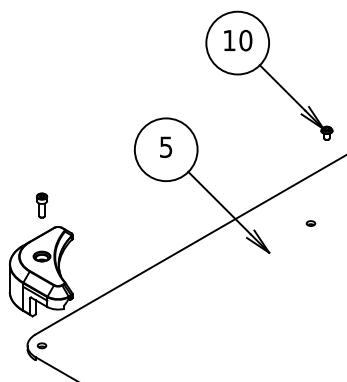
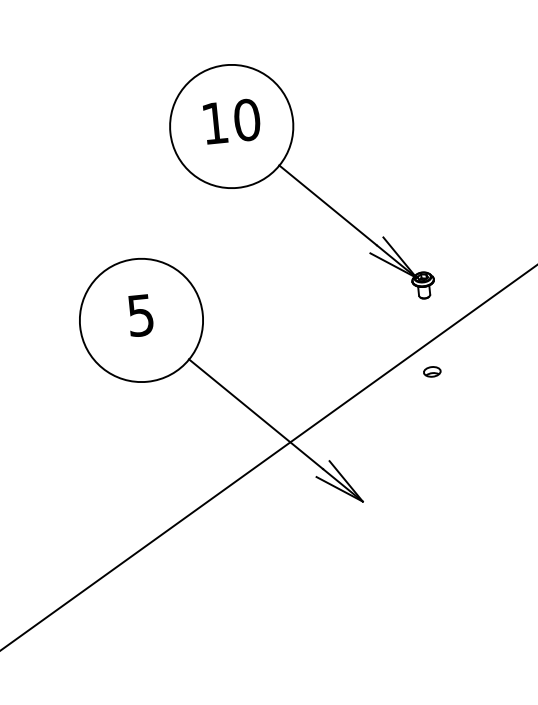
part: (269, 75) -> (300, 183), moved
part: (310, 223) -> (431, 371), moved

